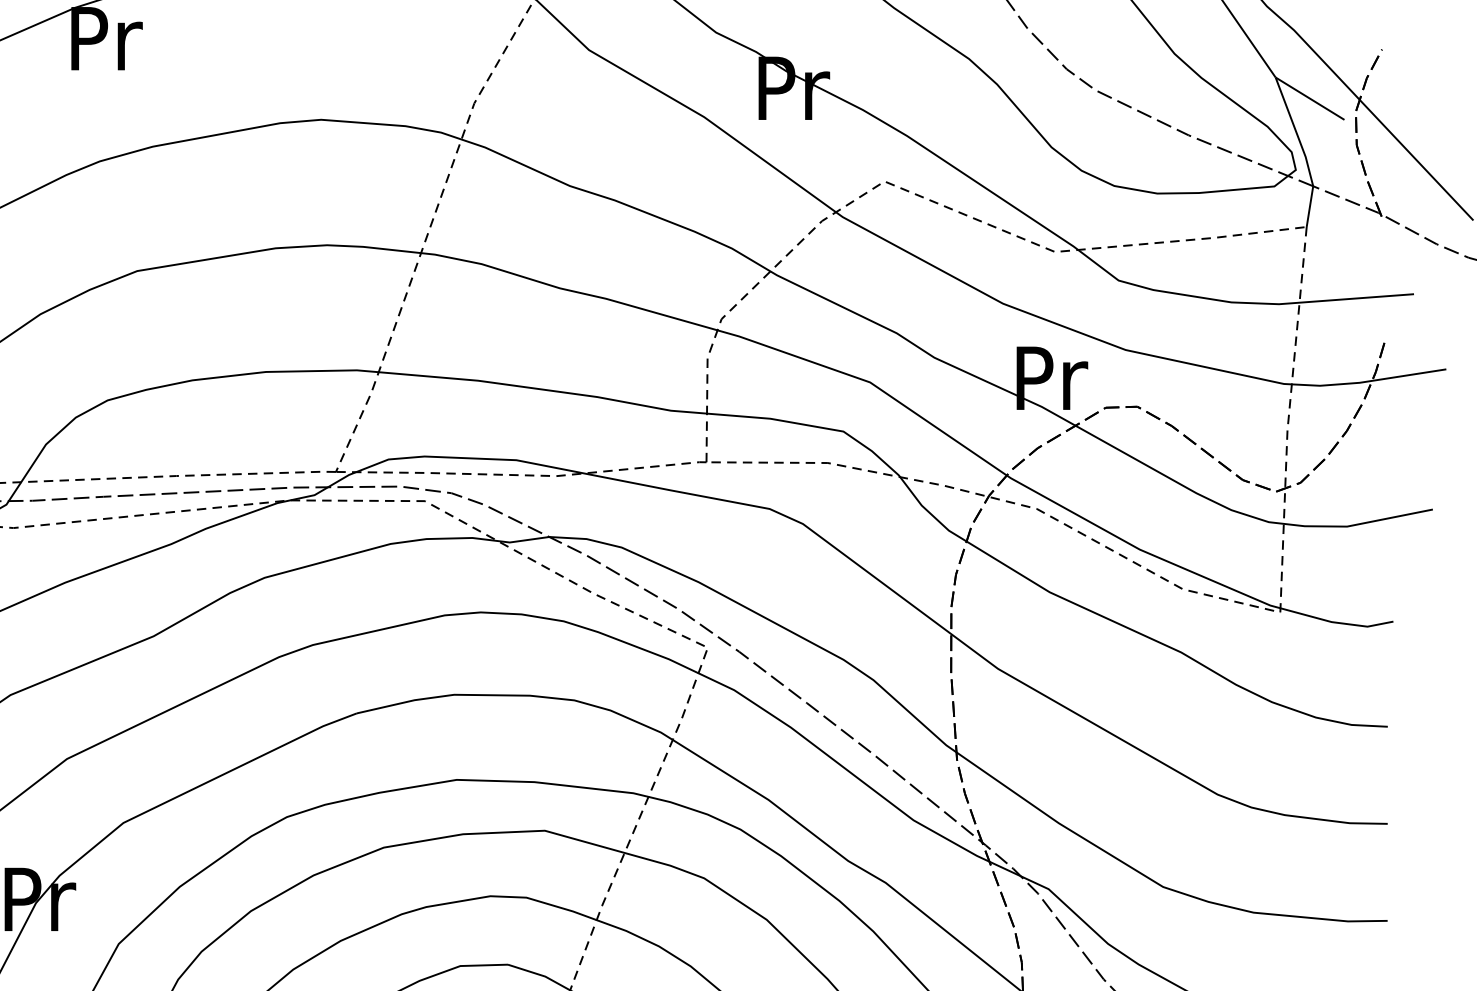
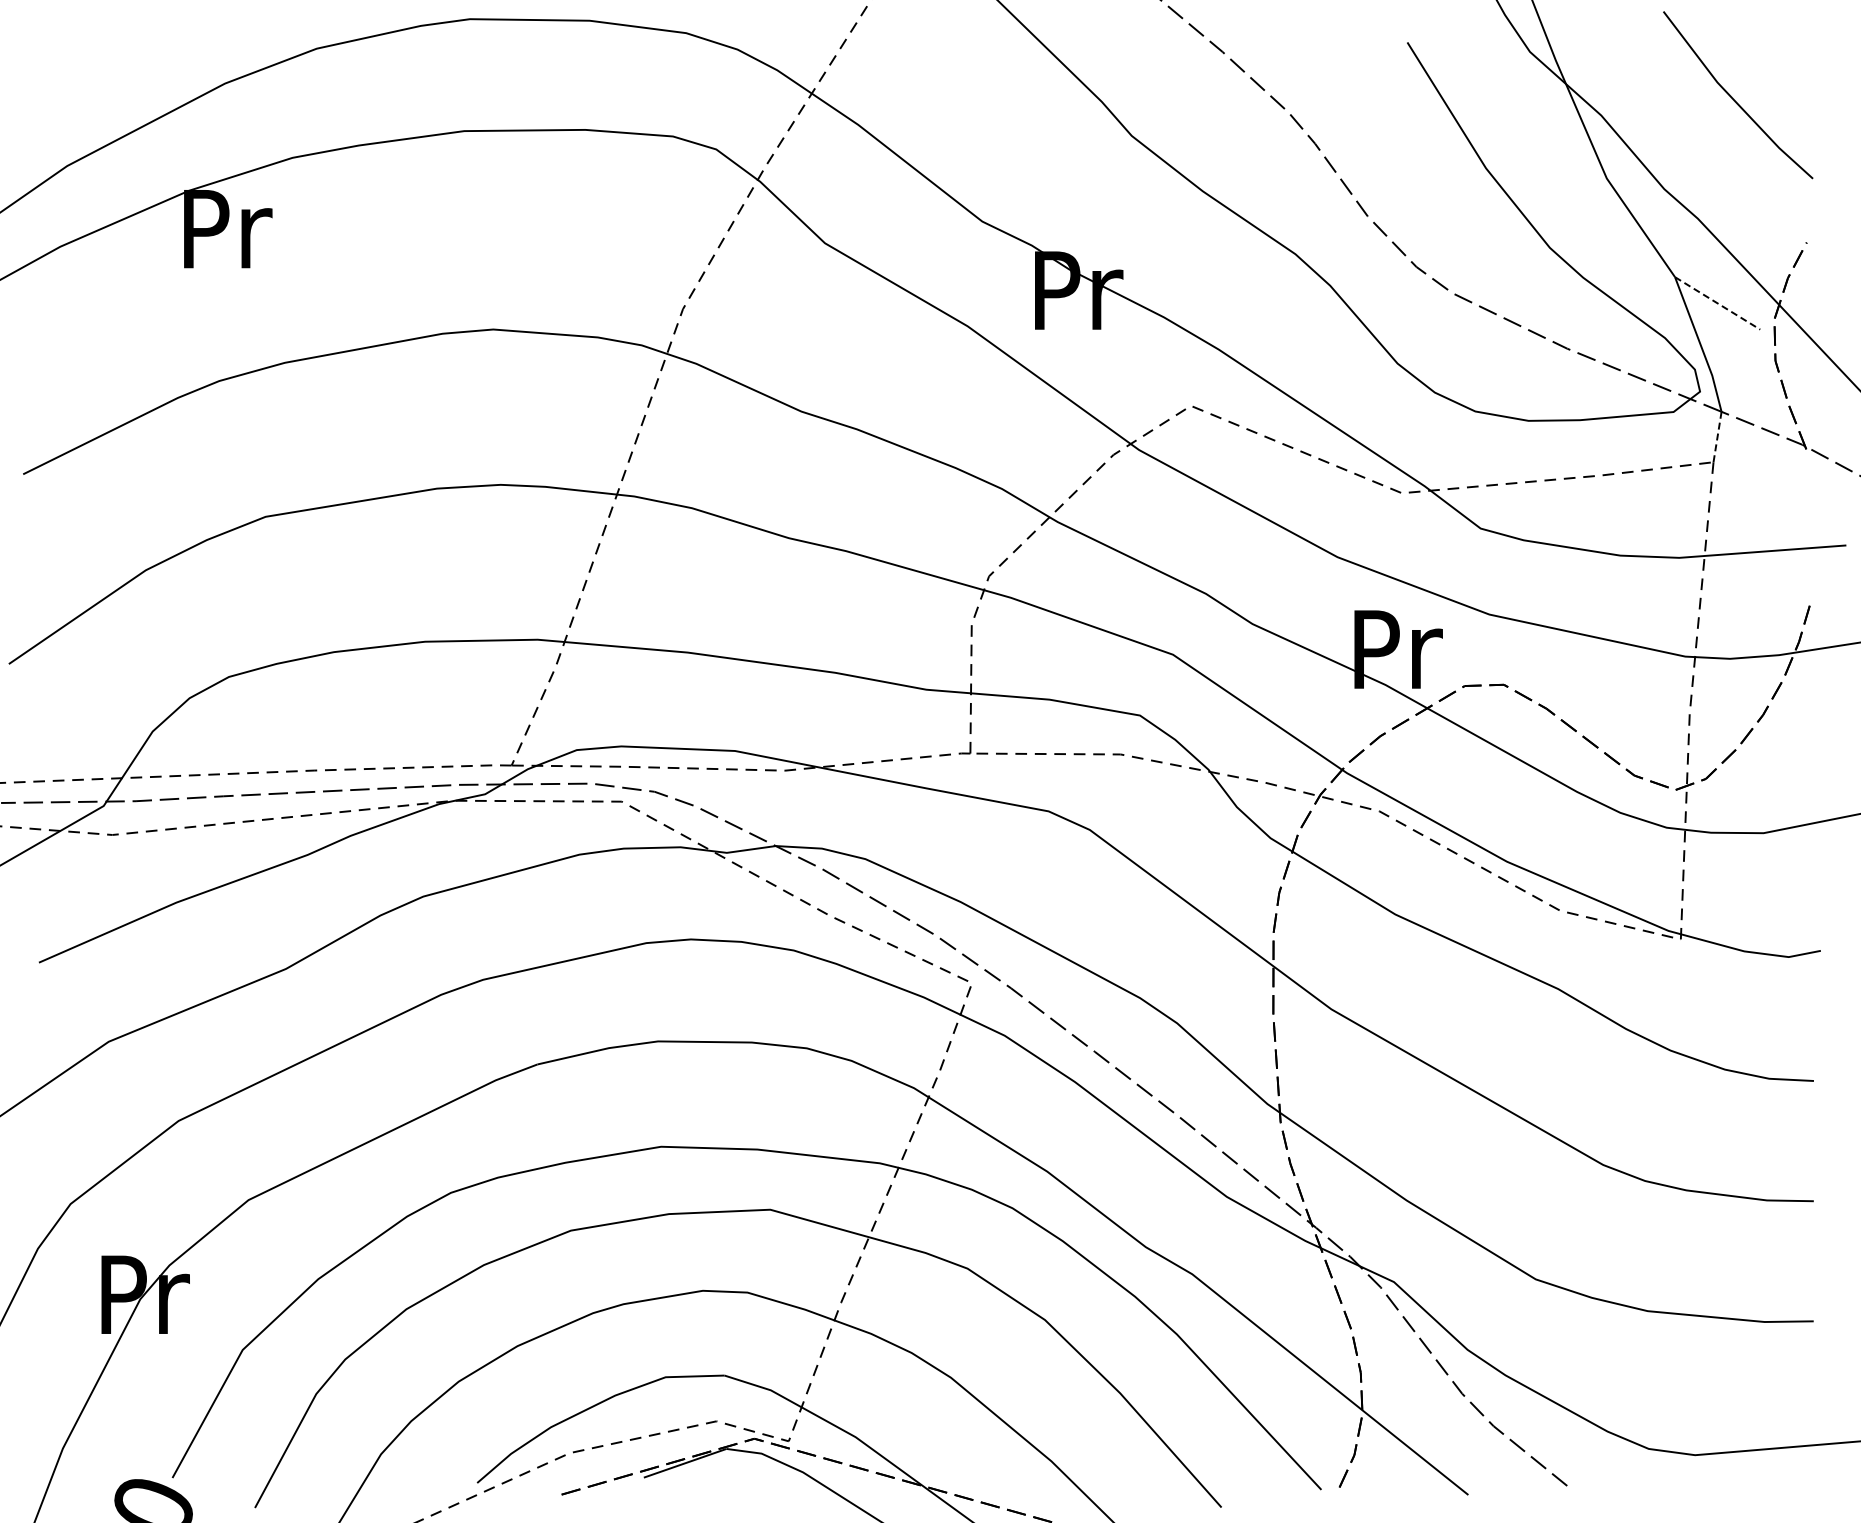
line: (1310, 98) -> (1718, 303), solid -> dashed
line: (1309, 207) -> (1717, 437), solid -> dashed

